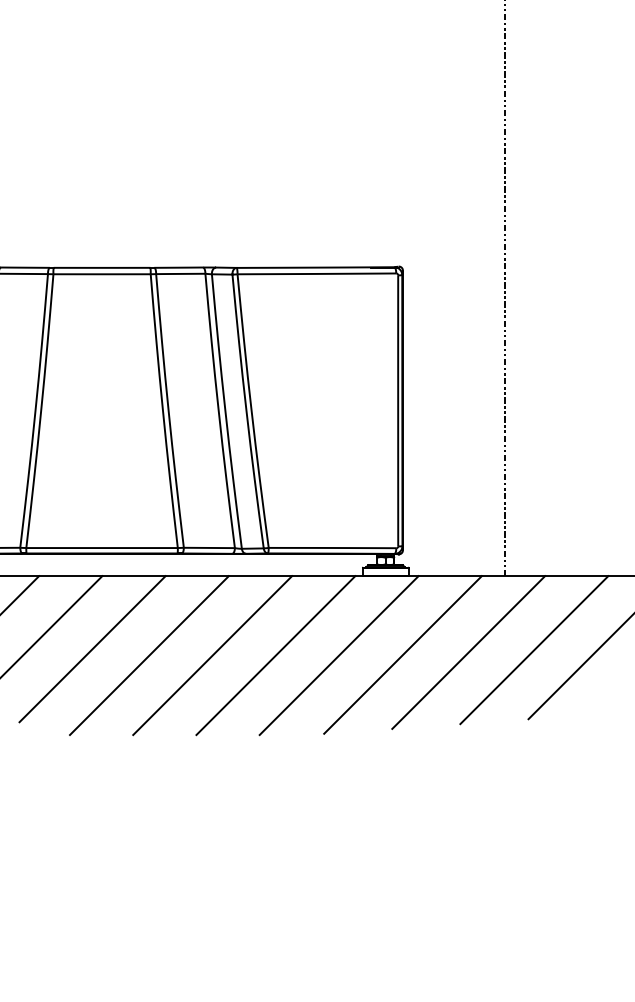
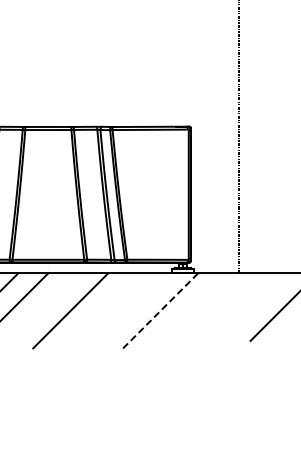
line: (91, 648) -> (43, 307), removed
line: (534, 650) -> (253, 308), removed
line: (467, 652) -> (221, 309), removed
line: (212, 654) -> (100, 310), removed
line: (275, 654) -> (130, 310), removed
line: (340, 654) -> (161, 310), solid -> dashed
line: (401, 654) -> (190, 310), removed

